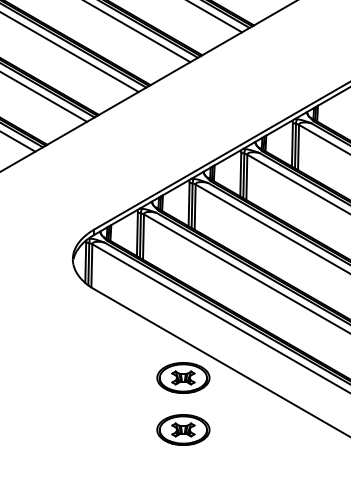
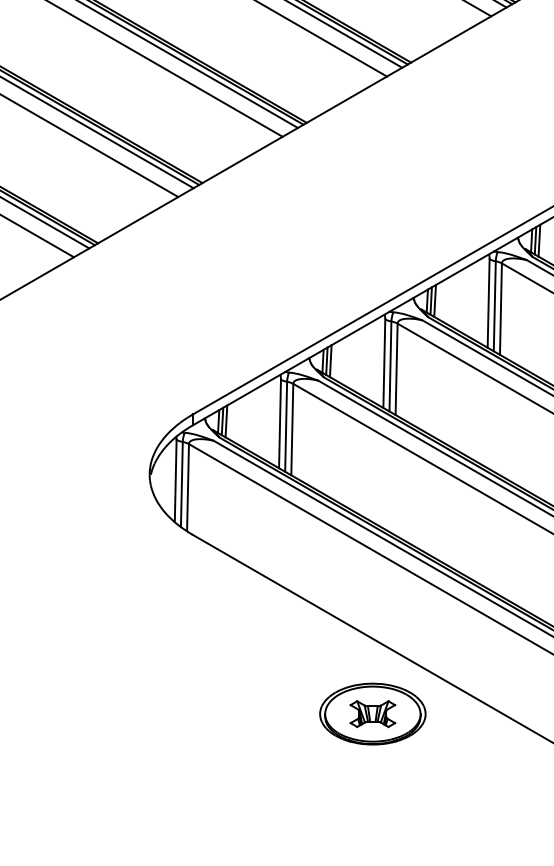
part: (183, 429) -> (373, 818), removed

